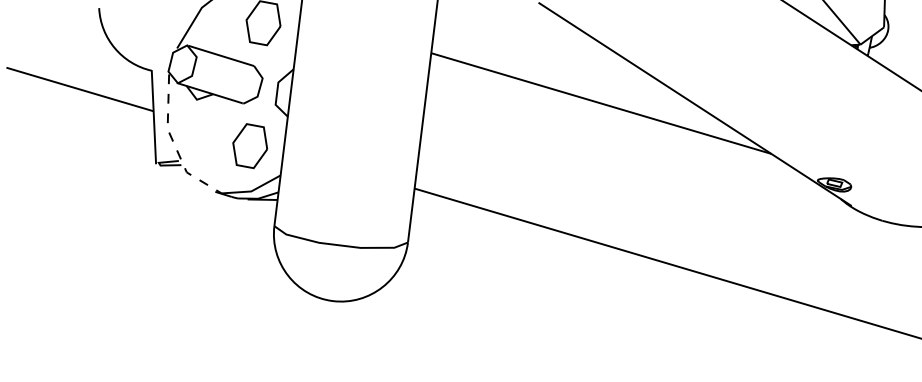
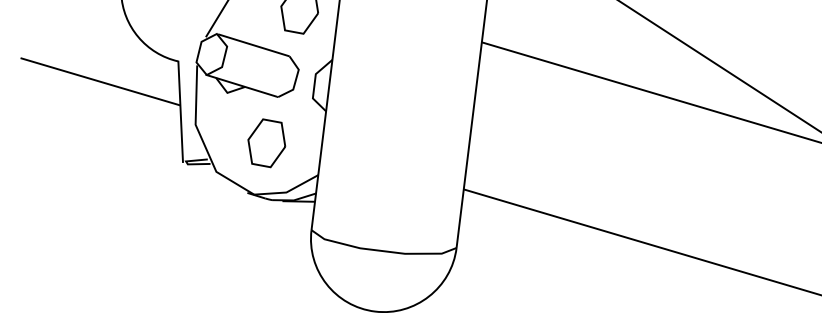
line: (174, 144) -> (203, 141), dashed -> solid
part: (250, 146) -> (267, 143), moved

